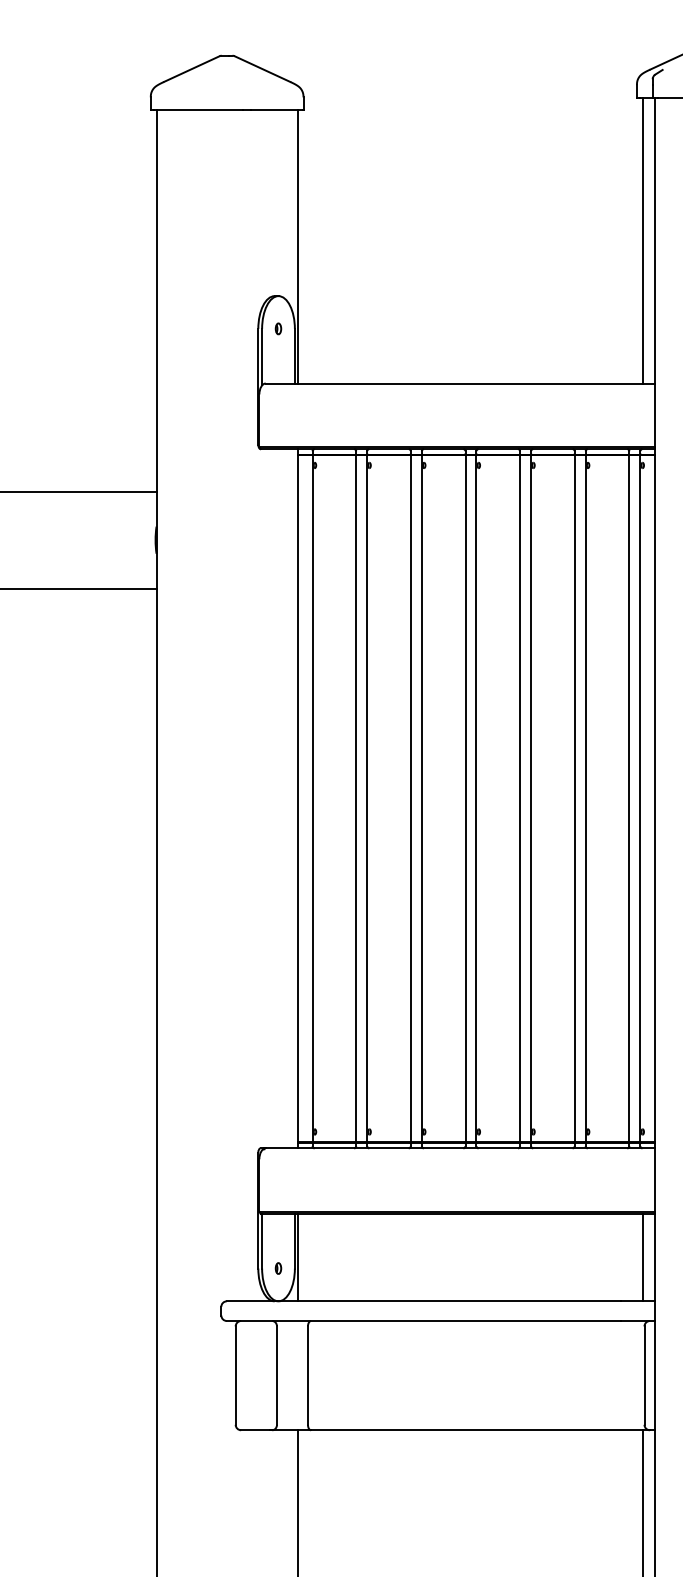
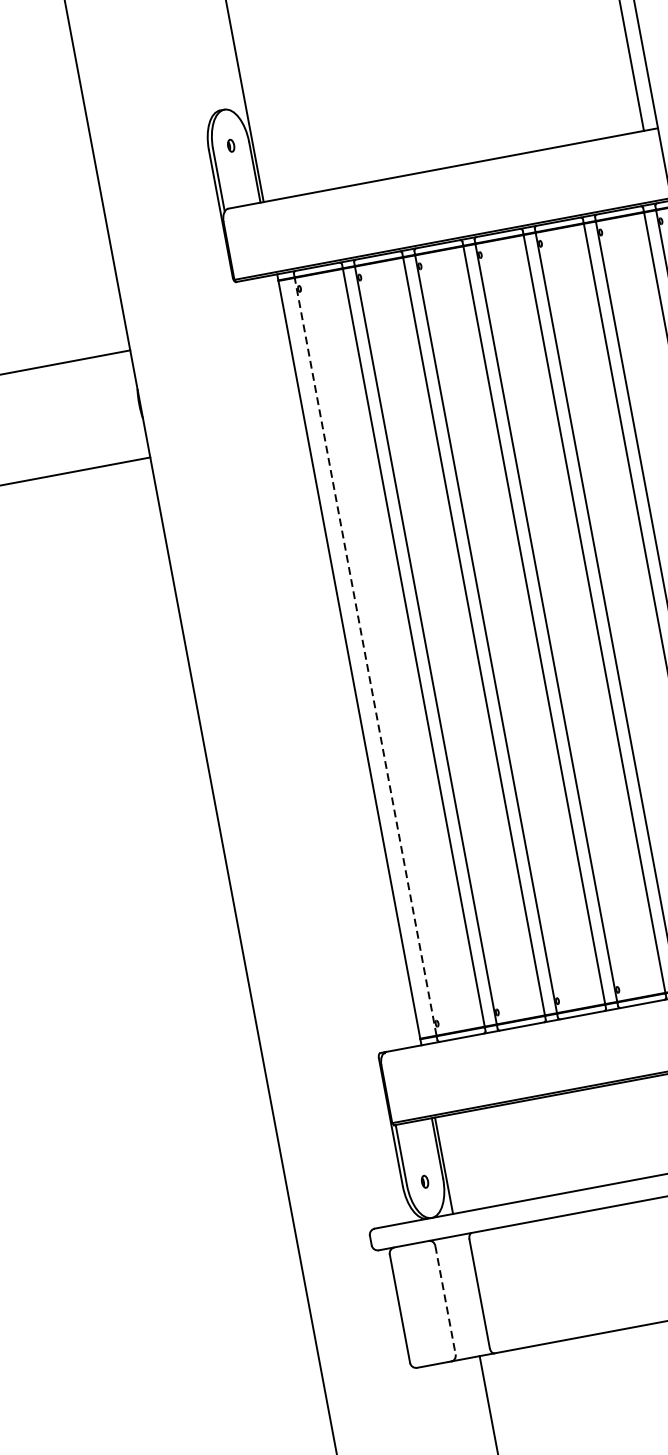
line: (312, 798) -> (365, 656), solid -> dashed
line: (277, 1376) -> (446, 1301), solid -> dashed

